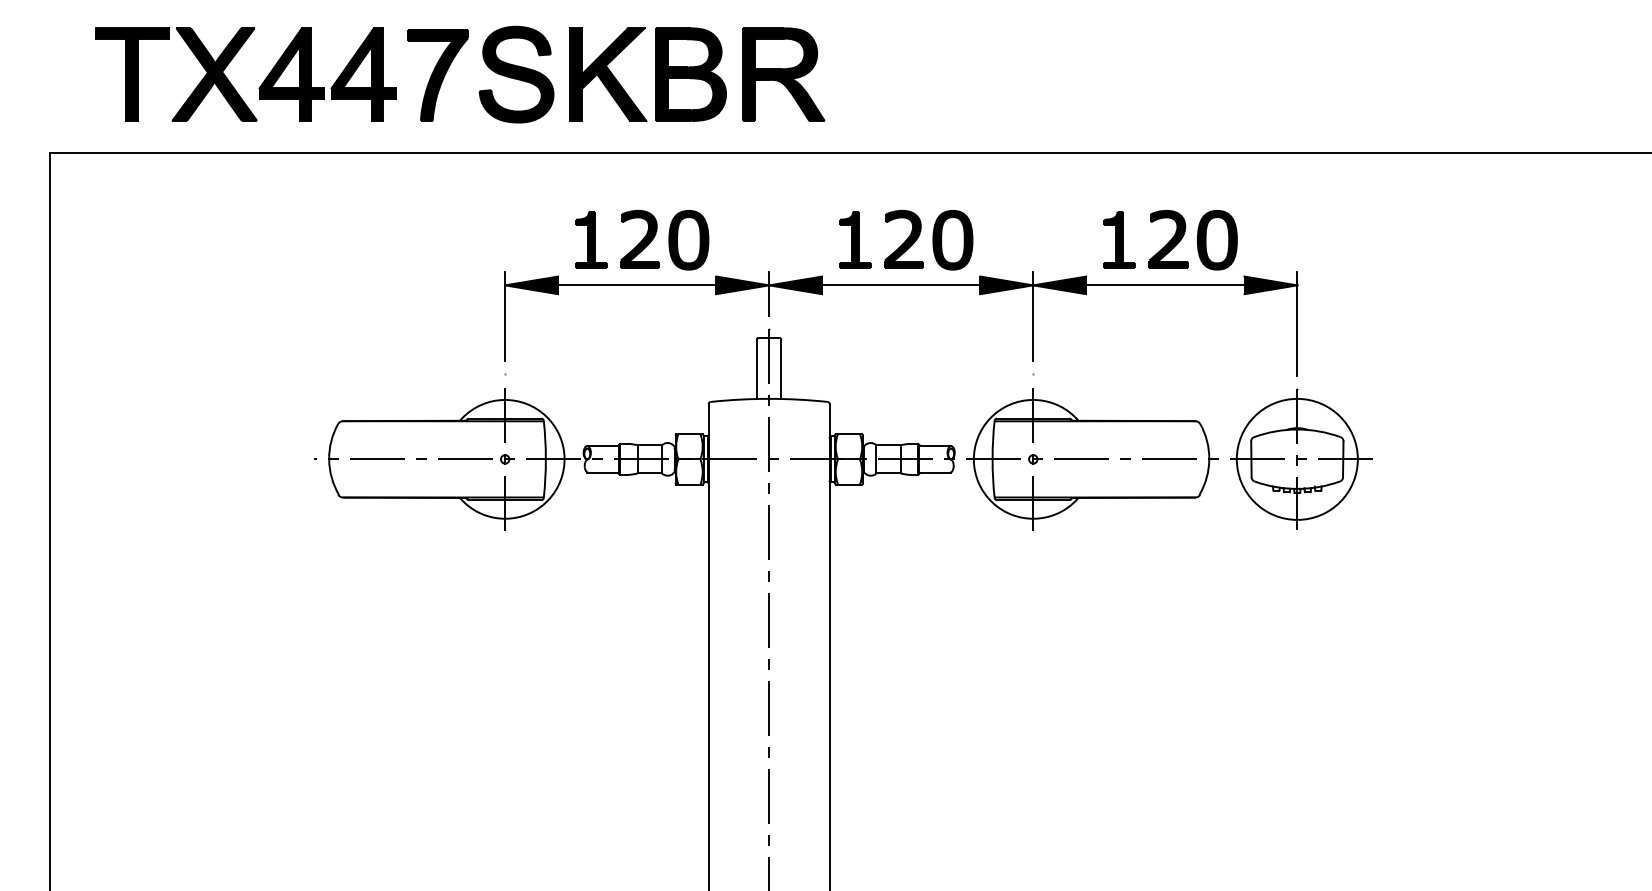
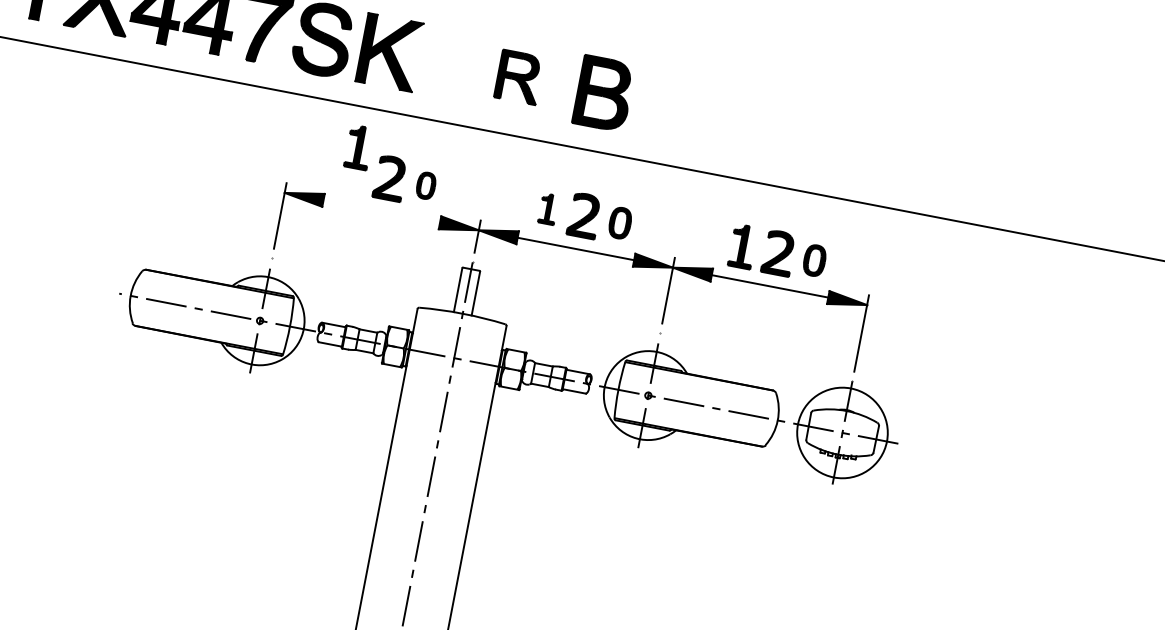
part: (690, 74) -> (603, 93), moved
part: (783, 74) -> (519, 77), size x0.7
part: (591, 239) -> (359, 147), moved
part: (855, 239) -> (548, 208), size x0.7
part: (688, 240) -> (425, 185), size x0.6
part: (952, 240) -> (619, 223), size x0.7
part: (1217, 240) -> (814, 260), size x0.7
line: (636, 285) -> (381, 211), removed

